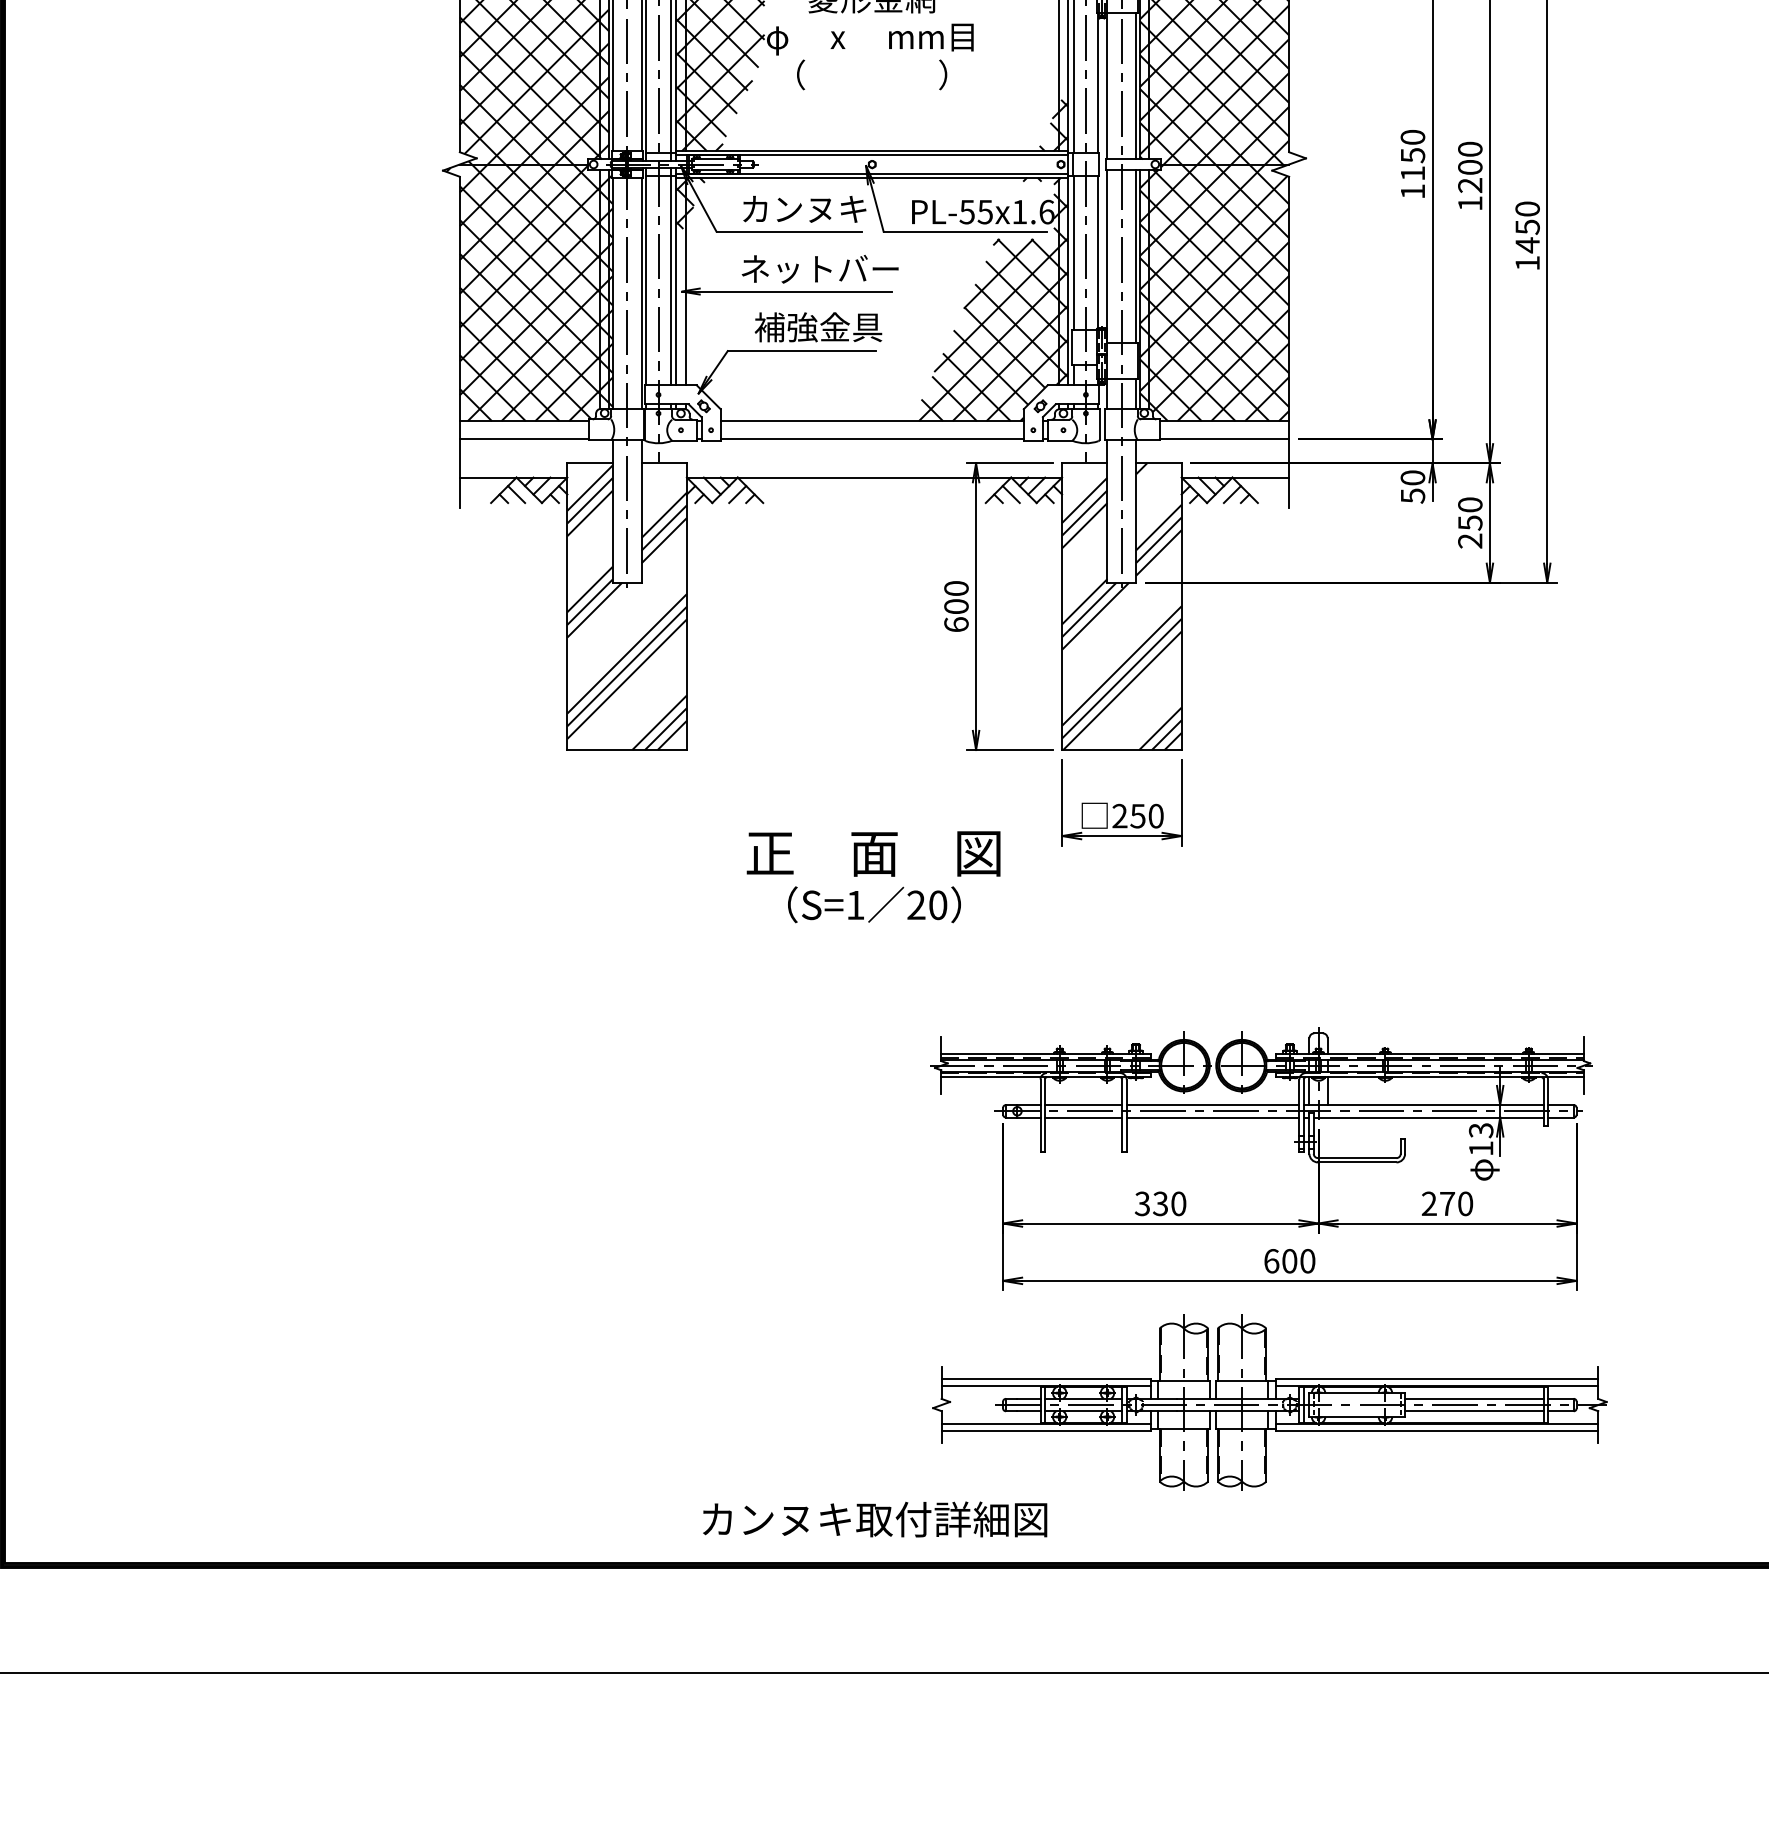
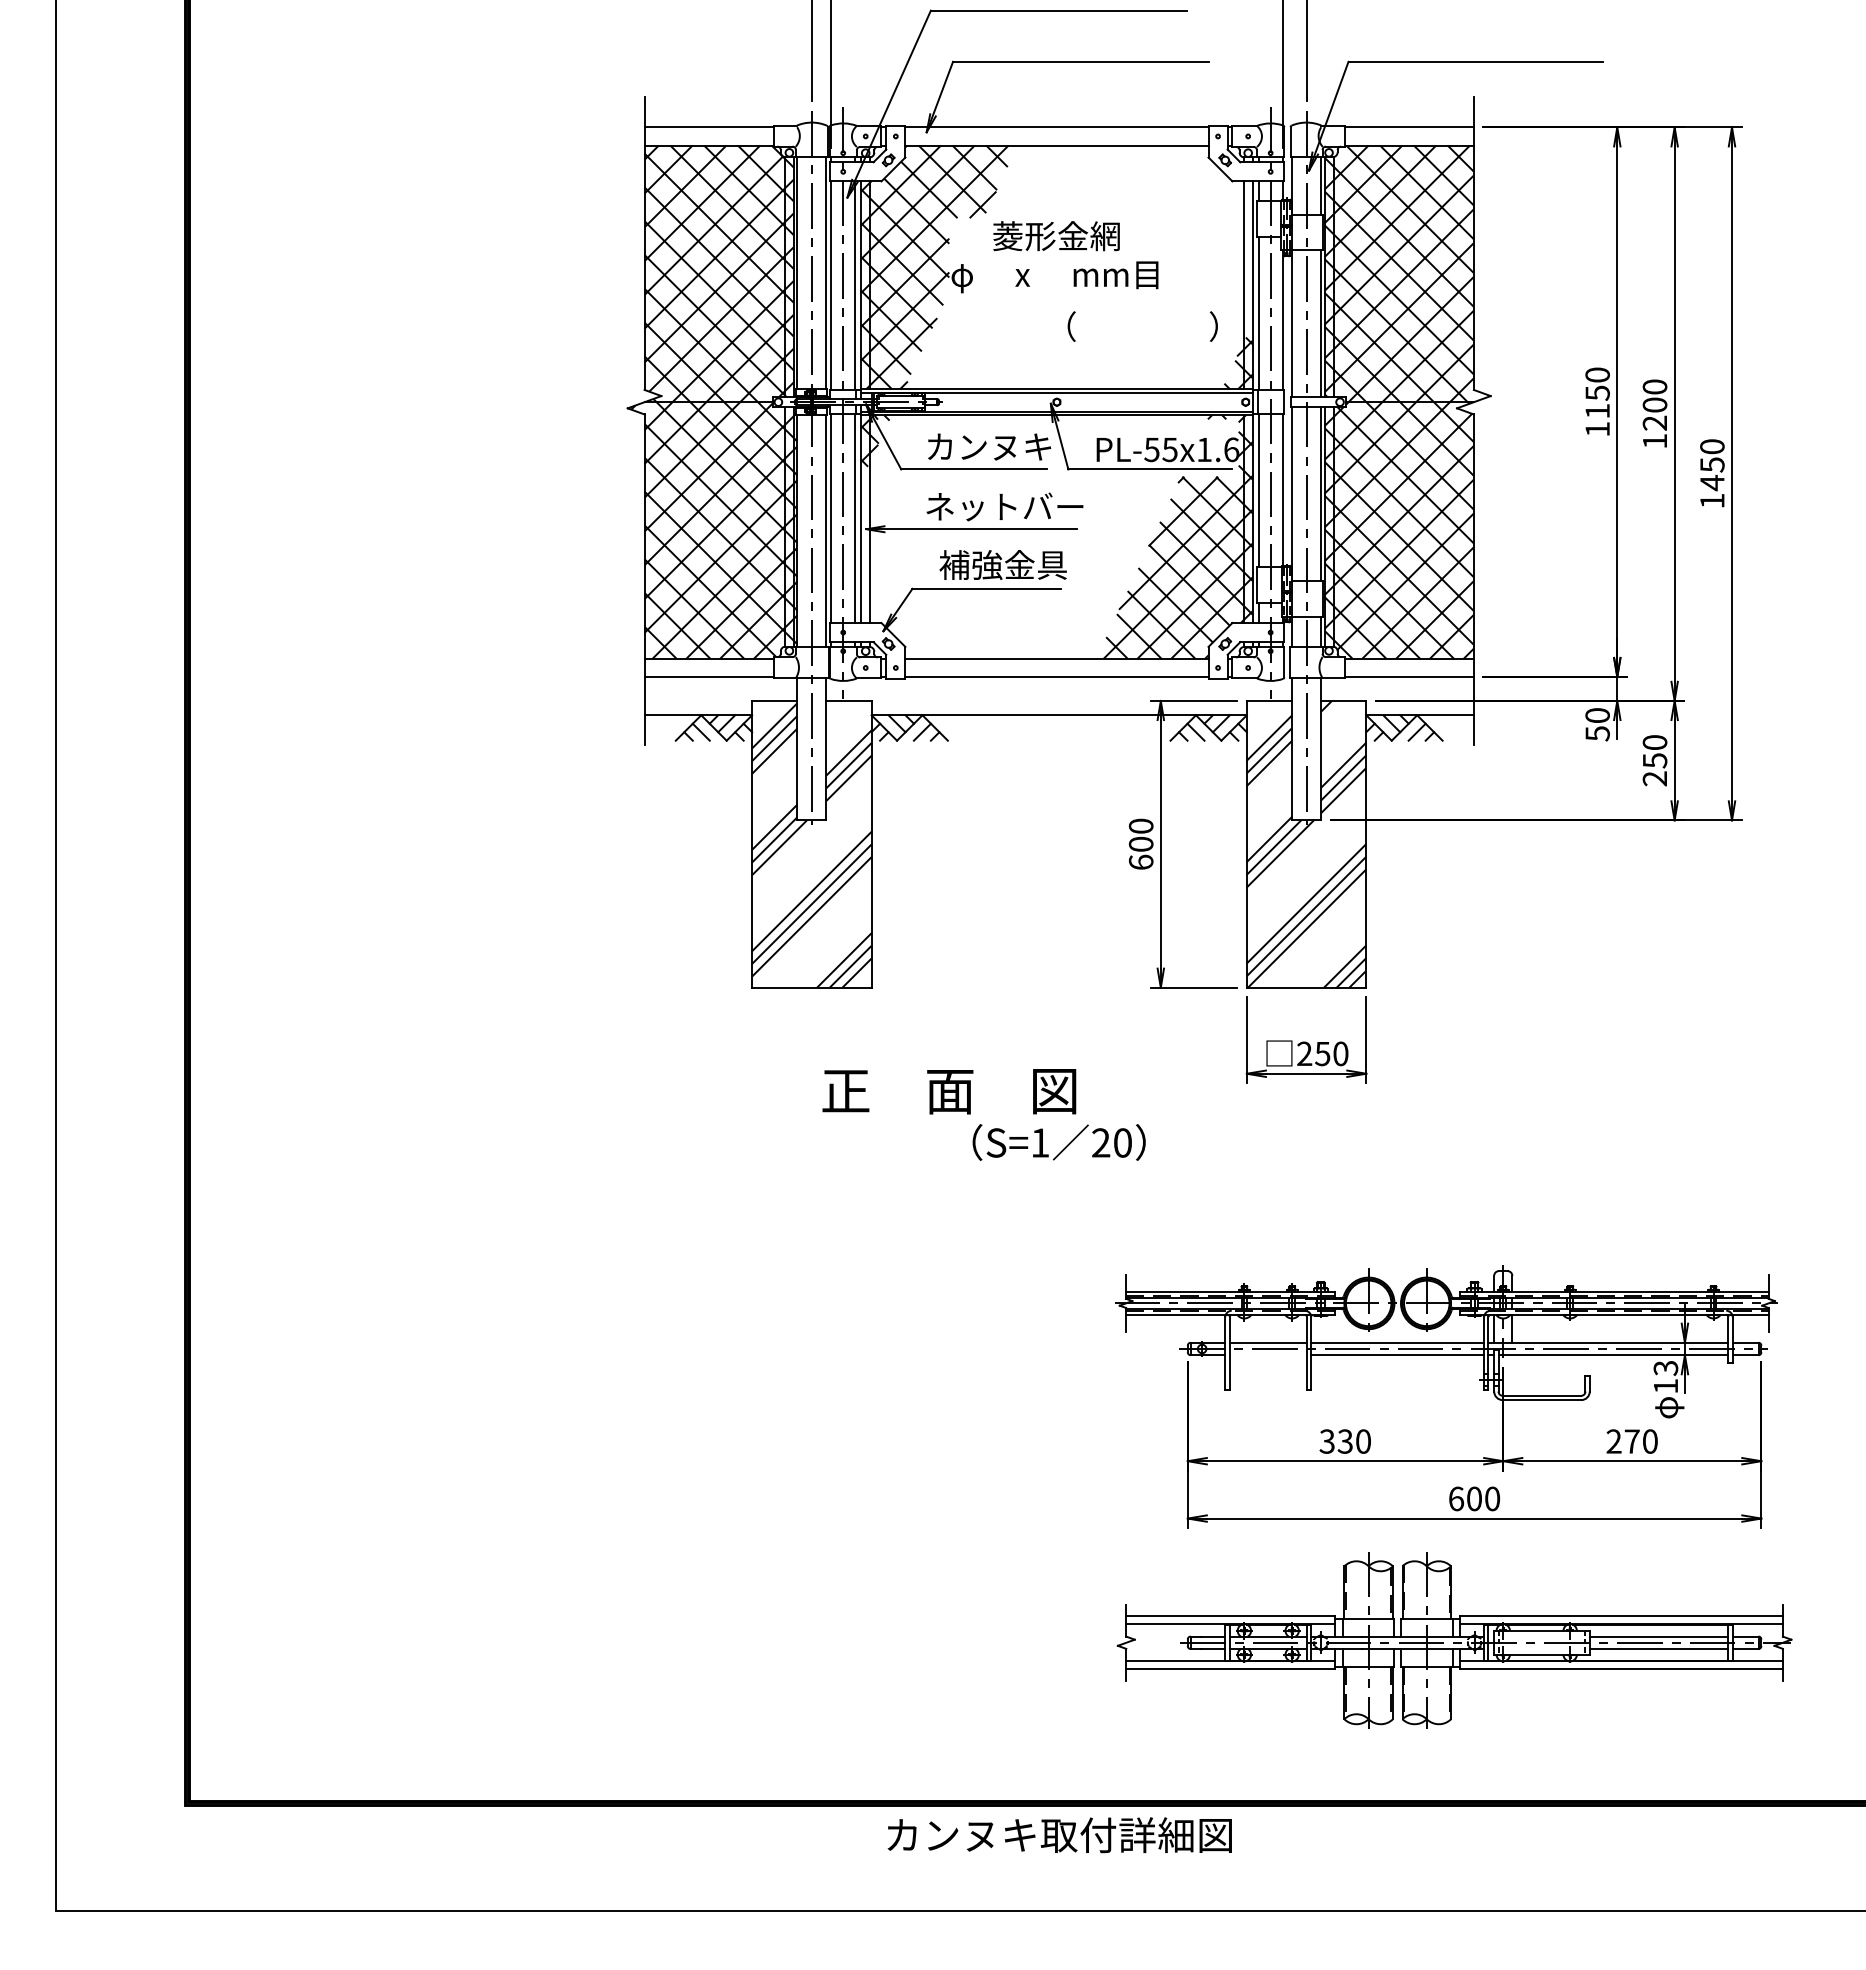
text: (871, 74) -> (1142, 326), moved
text: (873, 853) -> (949, 1091), moved
line: (1083, 1117) -> (1268, 1355), removed
text: (874, 1519) -> (1059, 1835), moved

